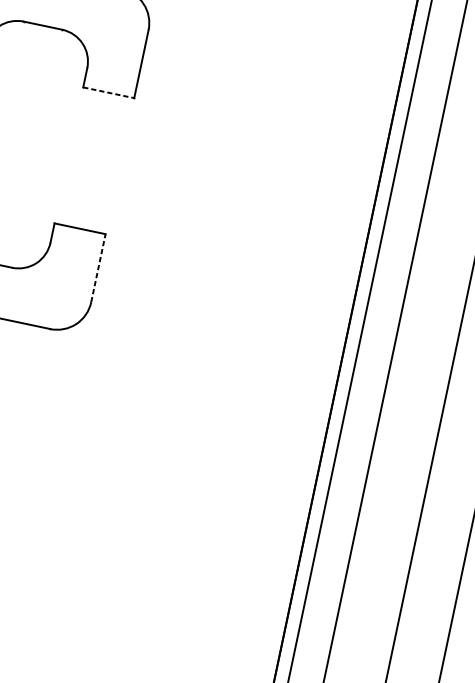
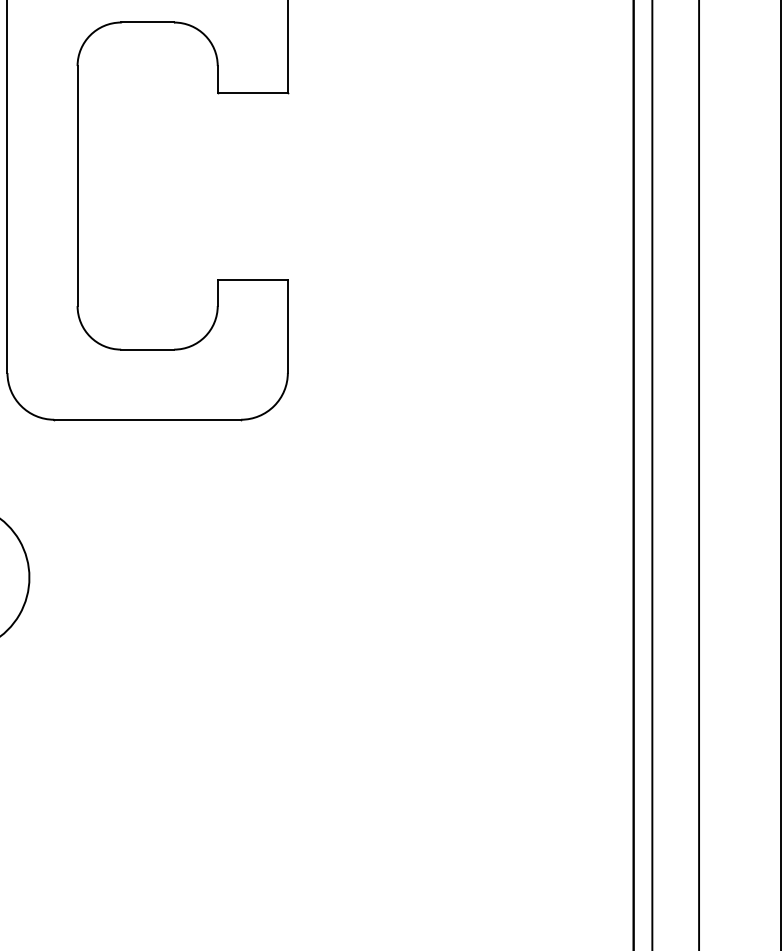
line: (109, 92) -> (253, 92), dashed -> solid
line: (98, 268) -> (287, 326), dashed -> solid

